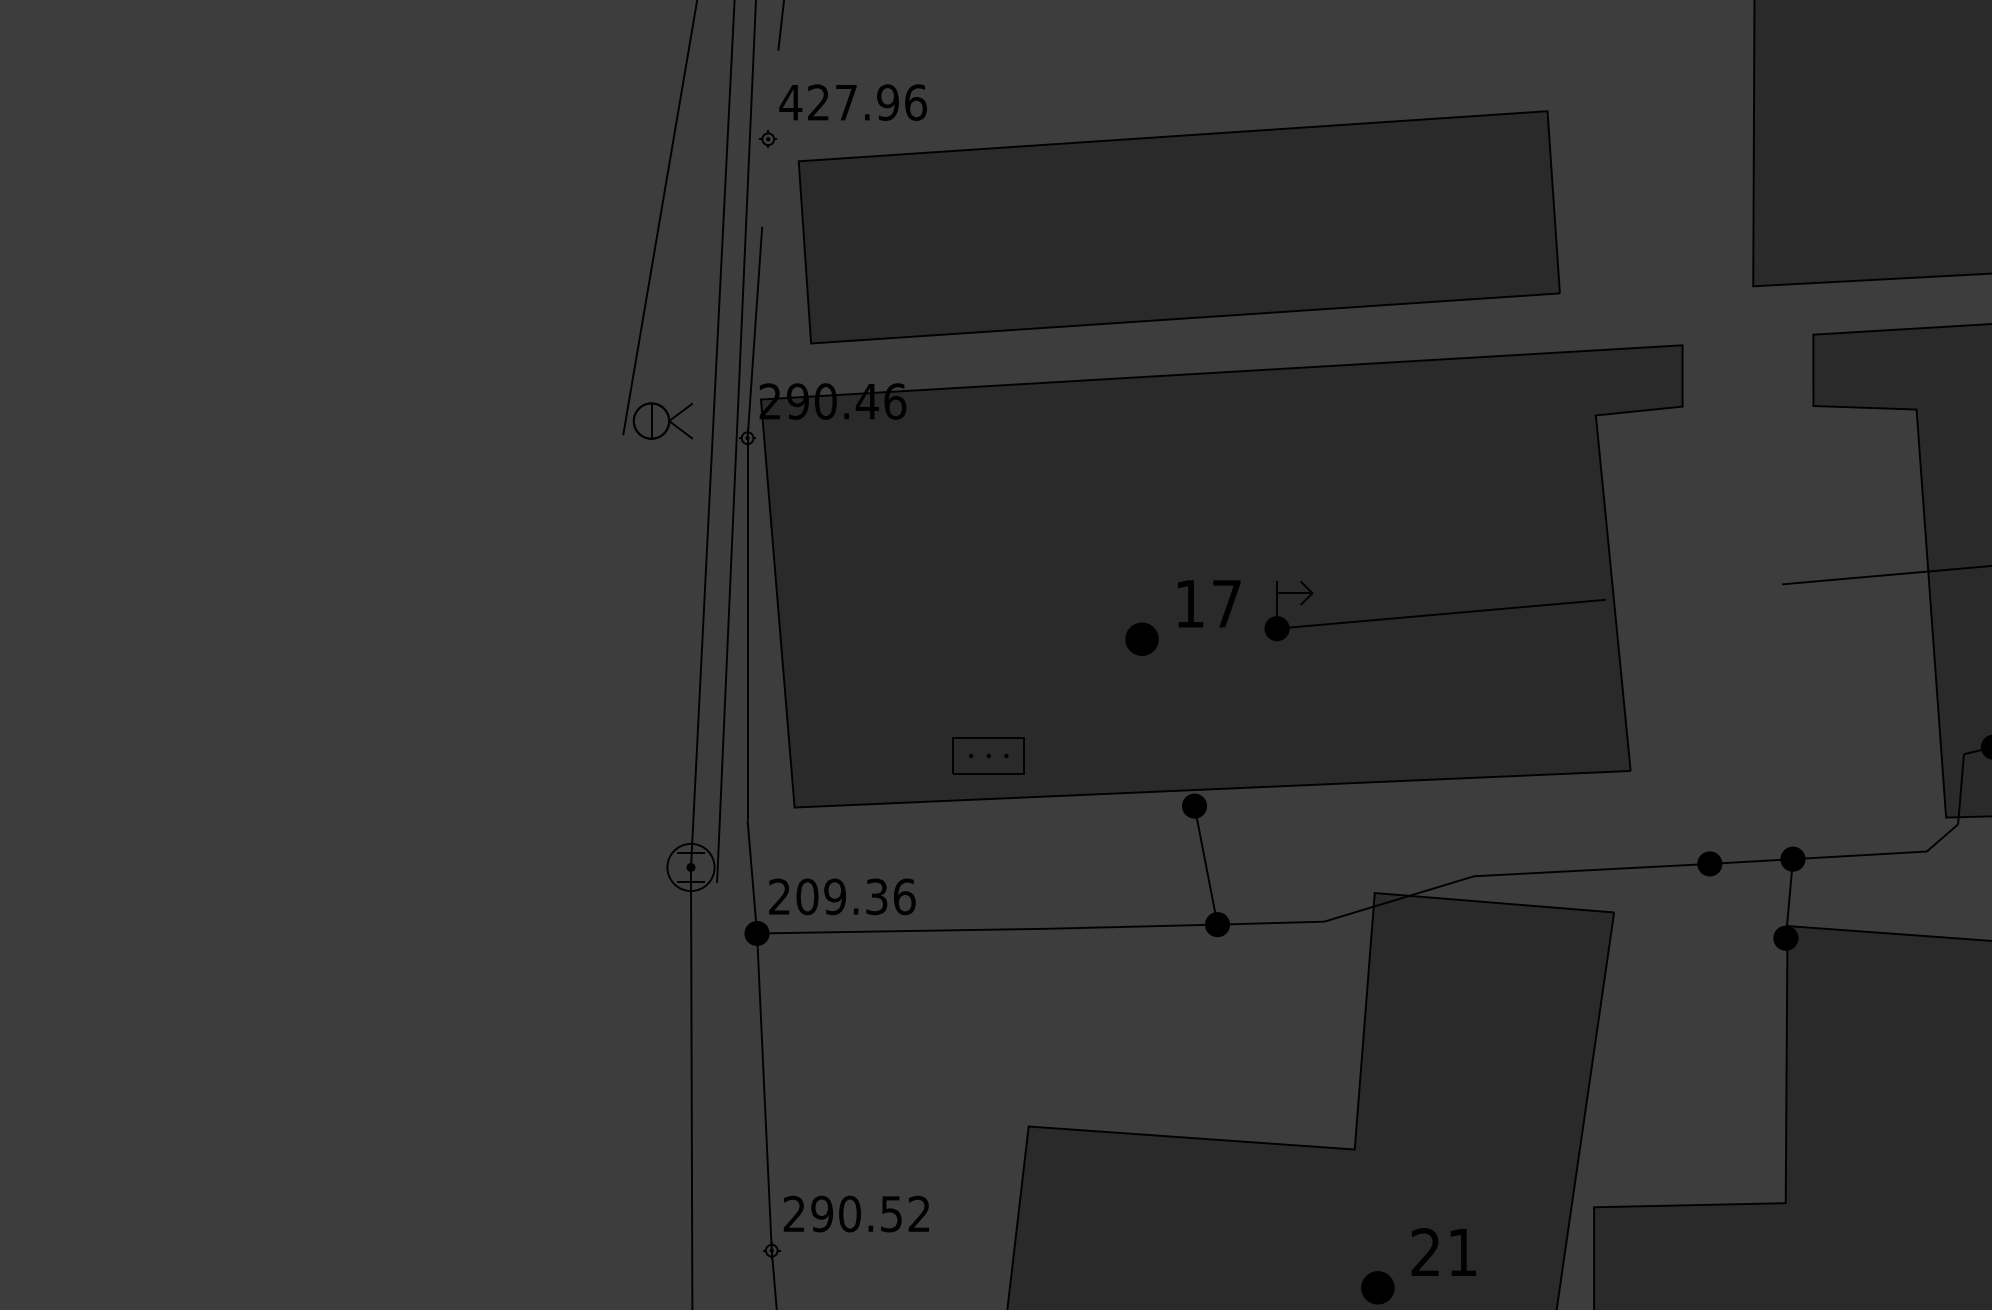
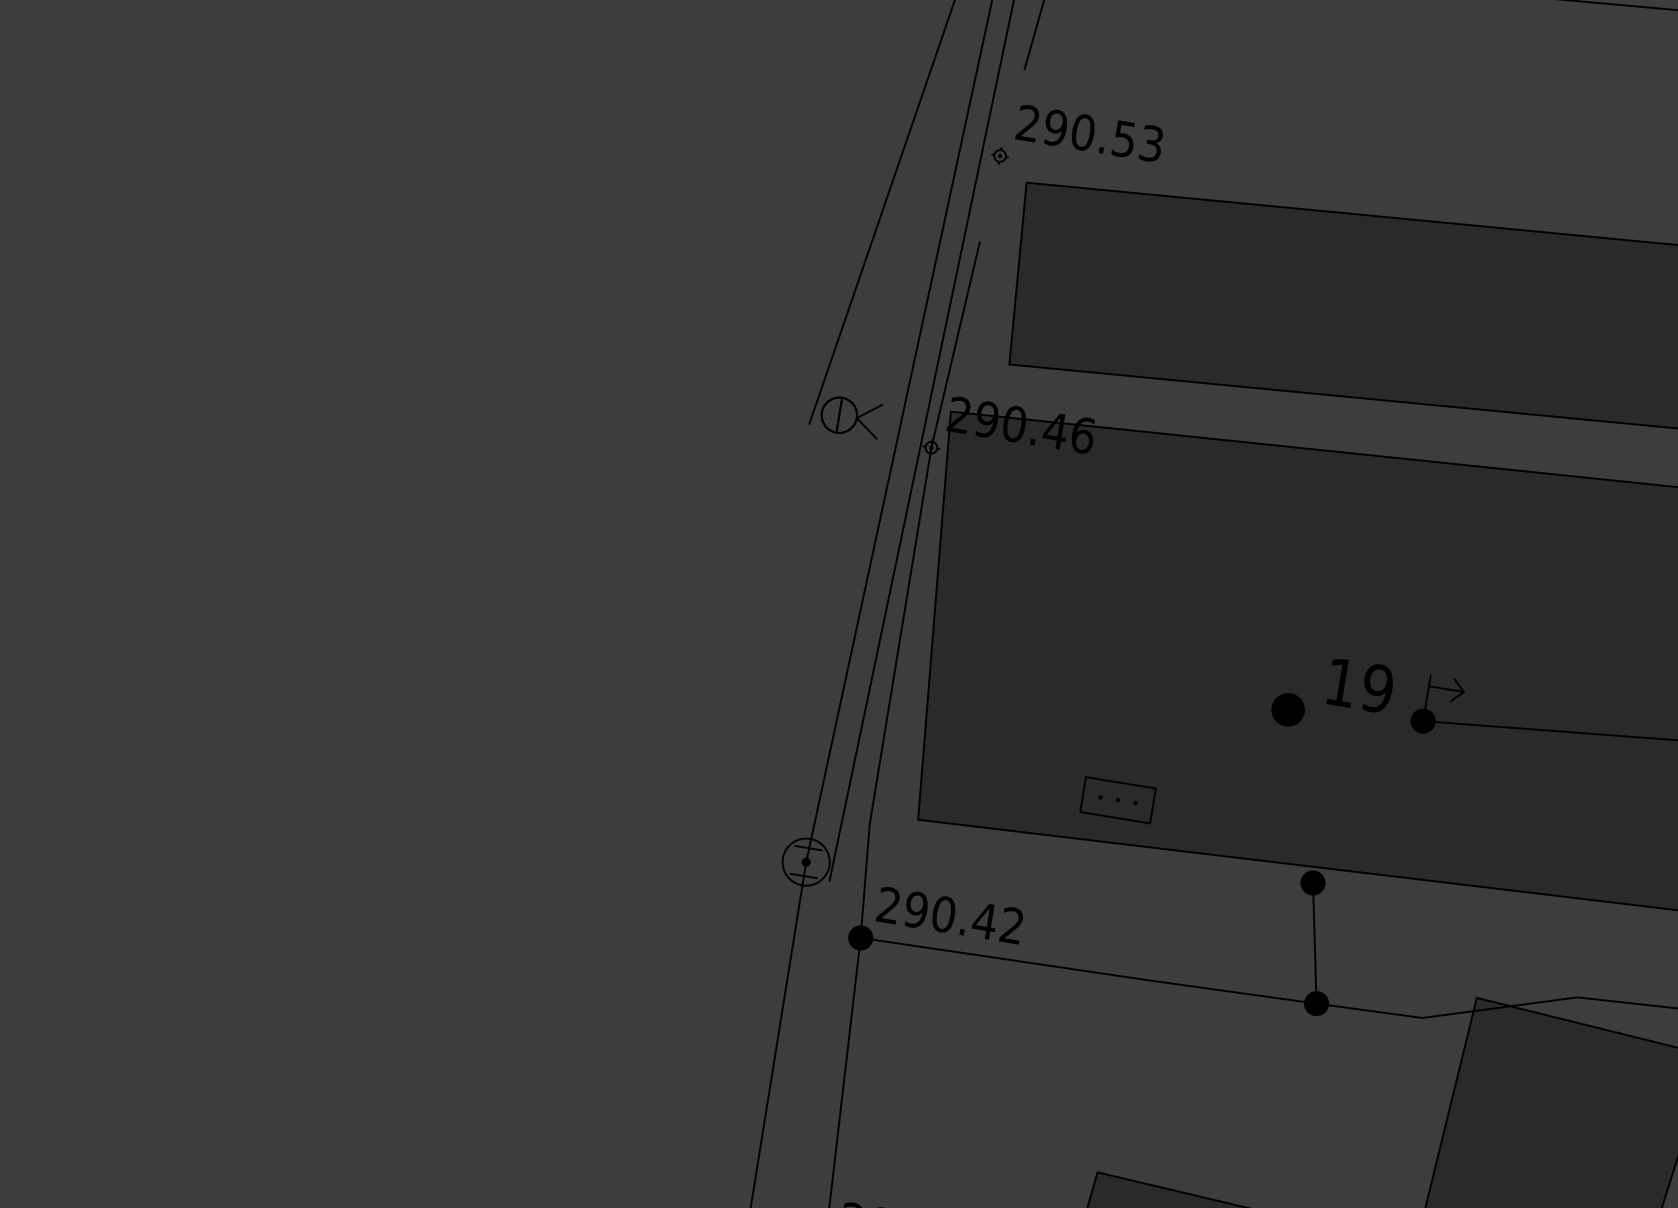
text: (852, 102) -> (1089, 133), 427.96 -> 290.53
text: (1226, 603) -> (1377, 688), 17 -> 19
text: (855, 896) -> (963, 917), 209.36 -> 290.42

